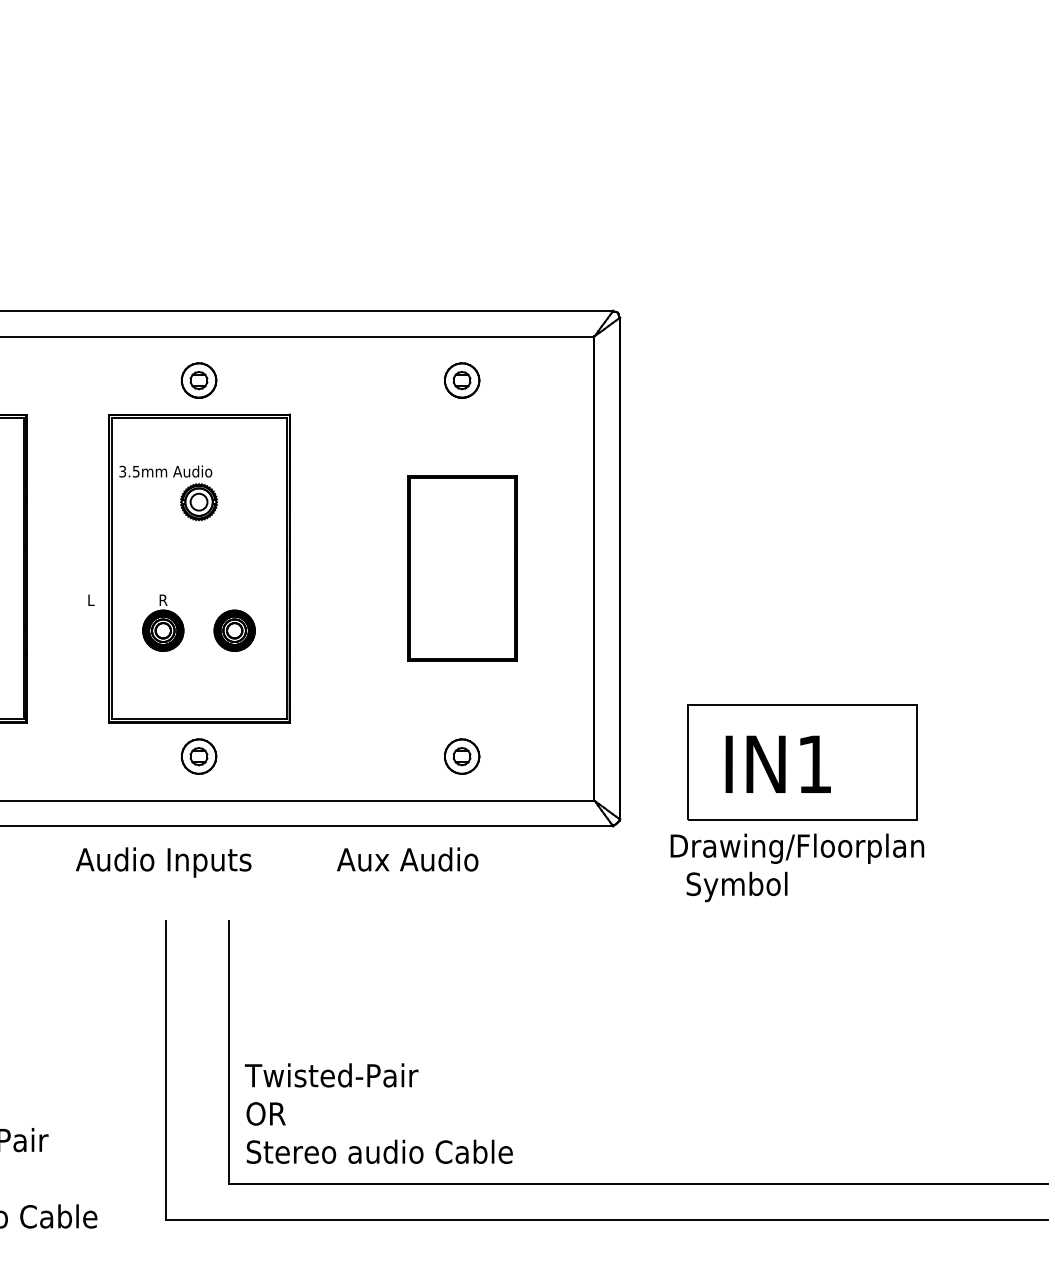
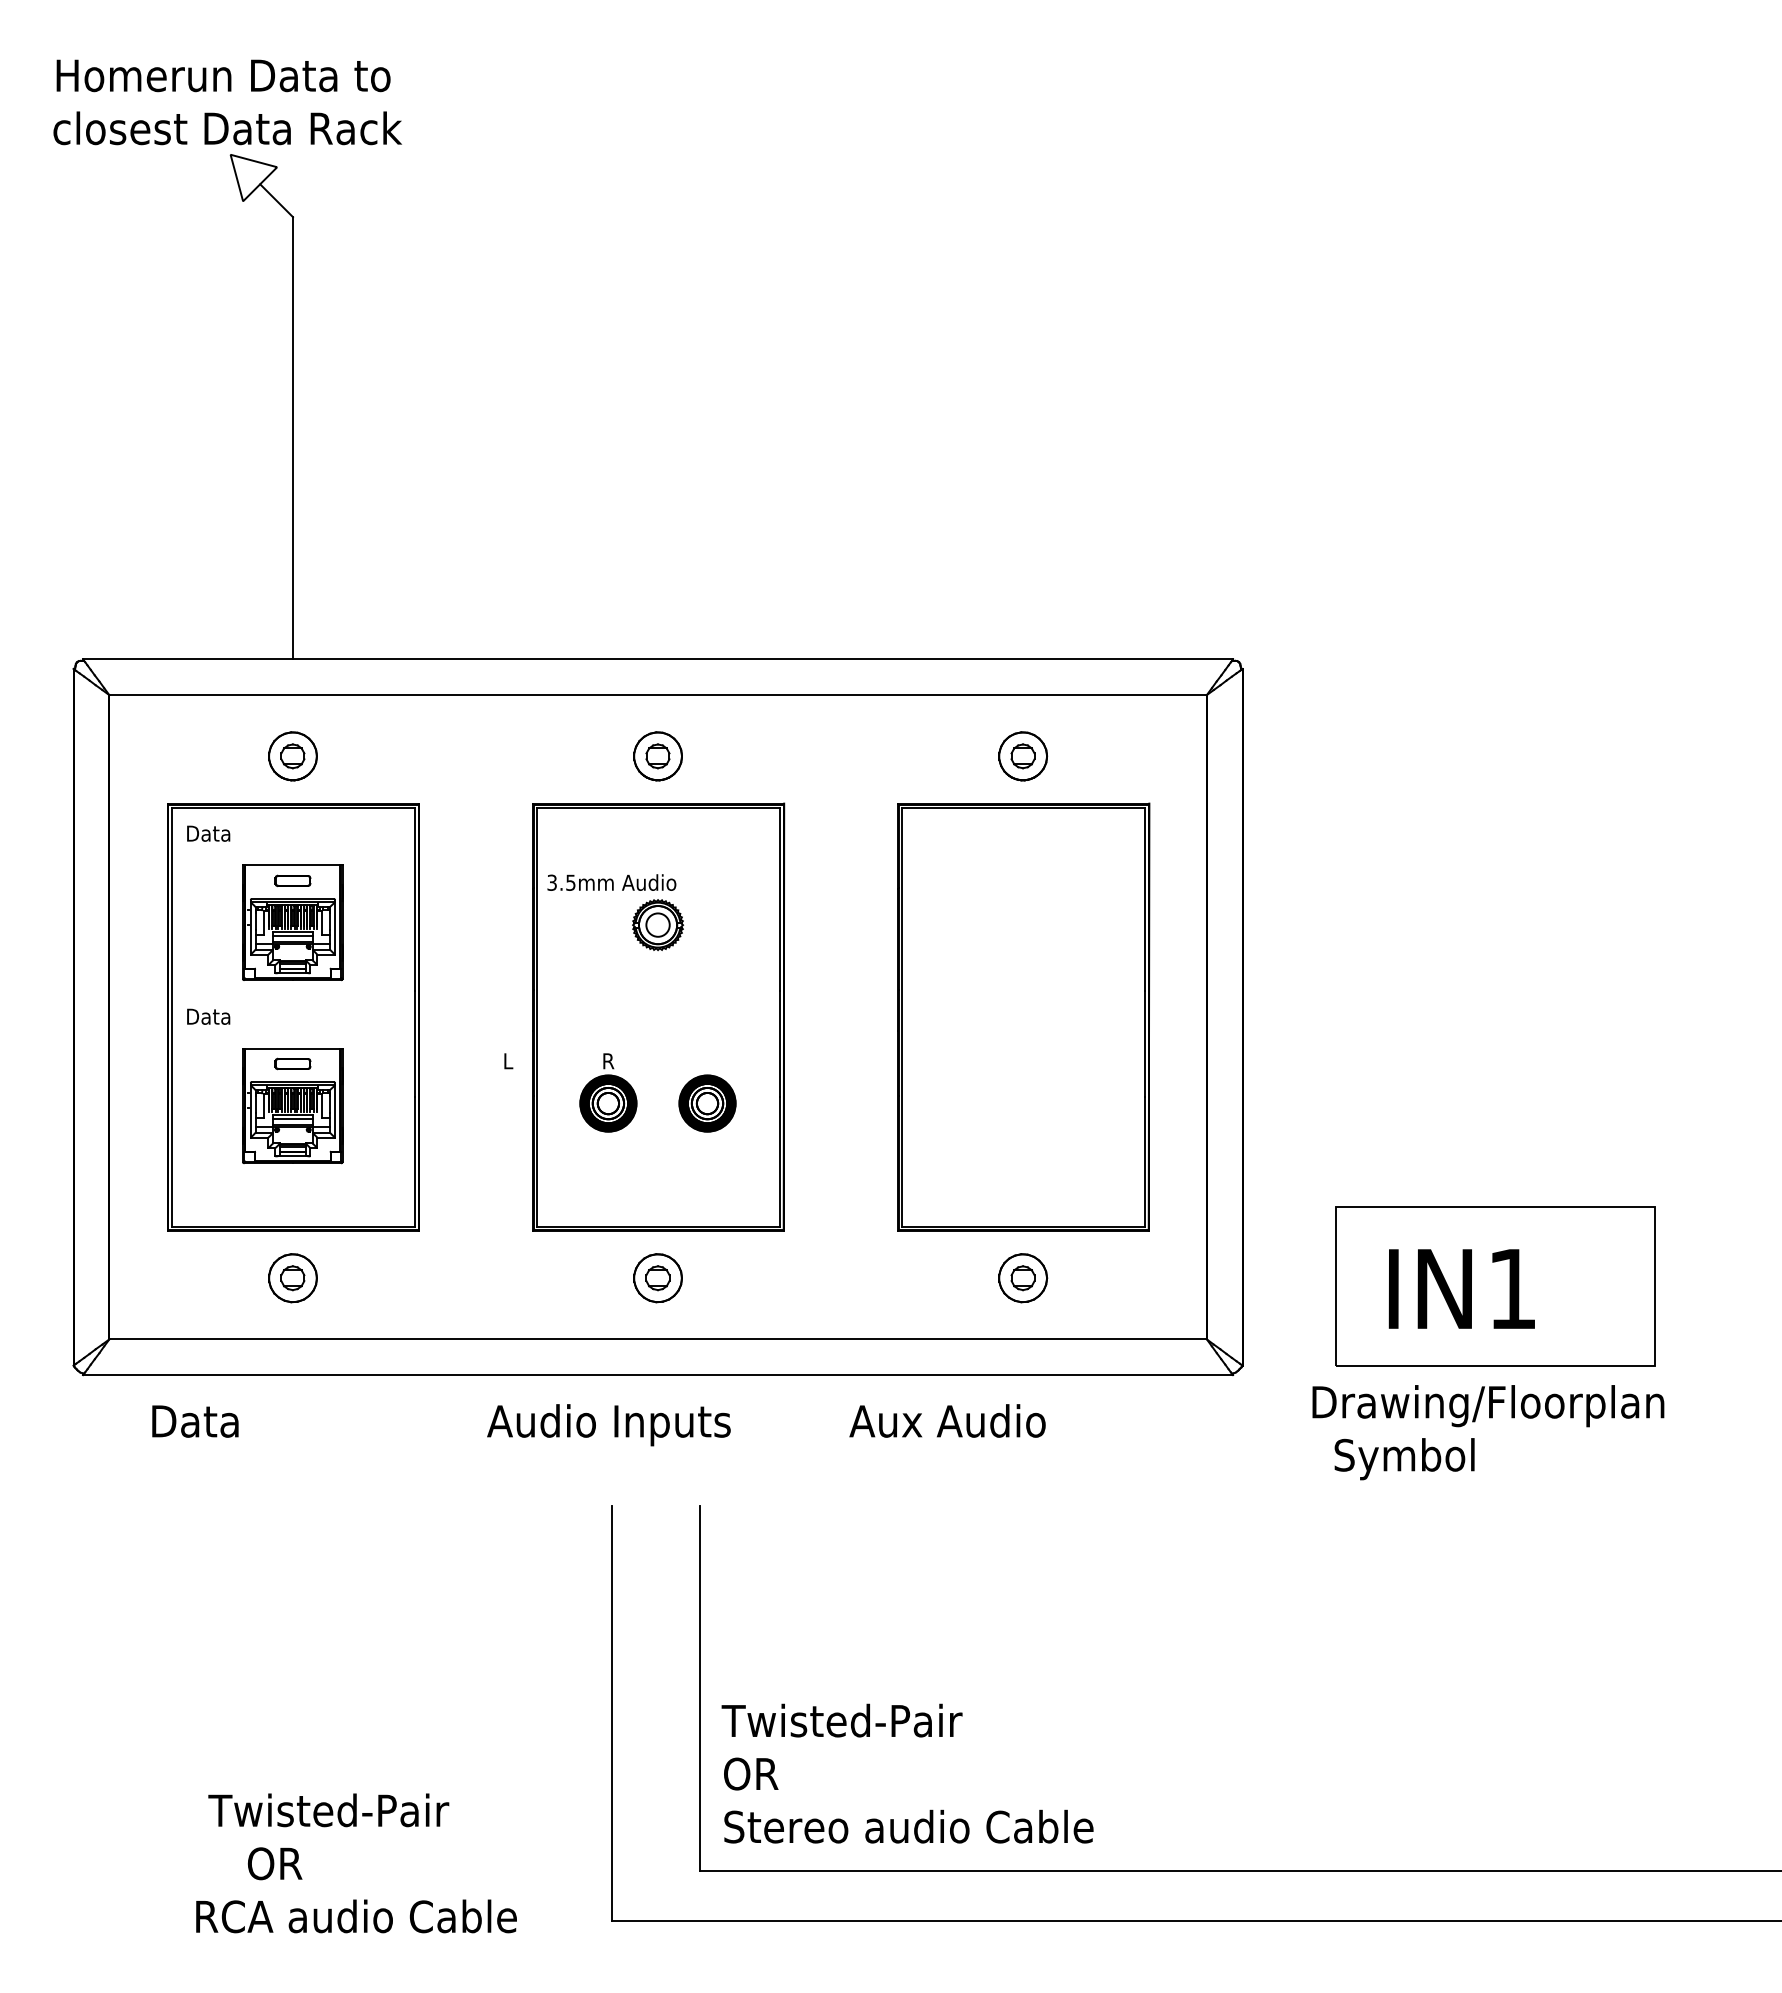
part: (462, 568) -> (1023, 1016), size x1.67

